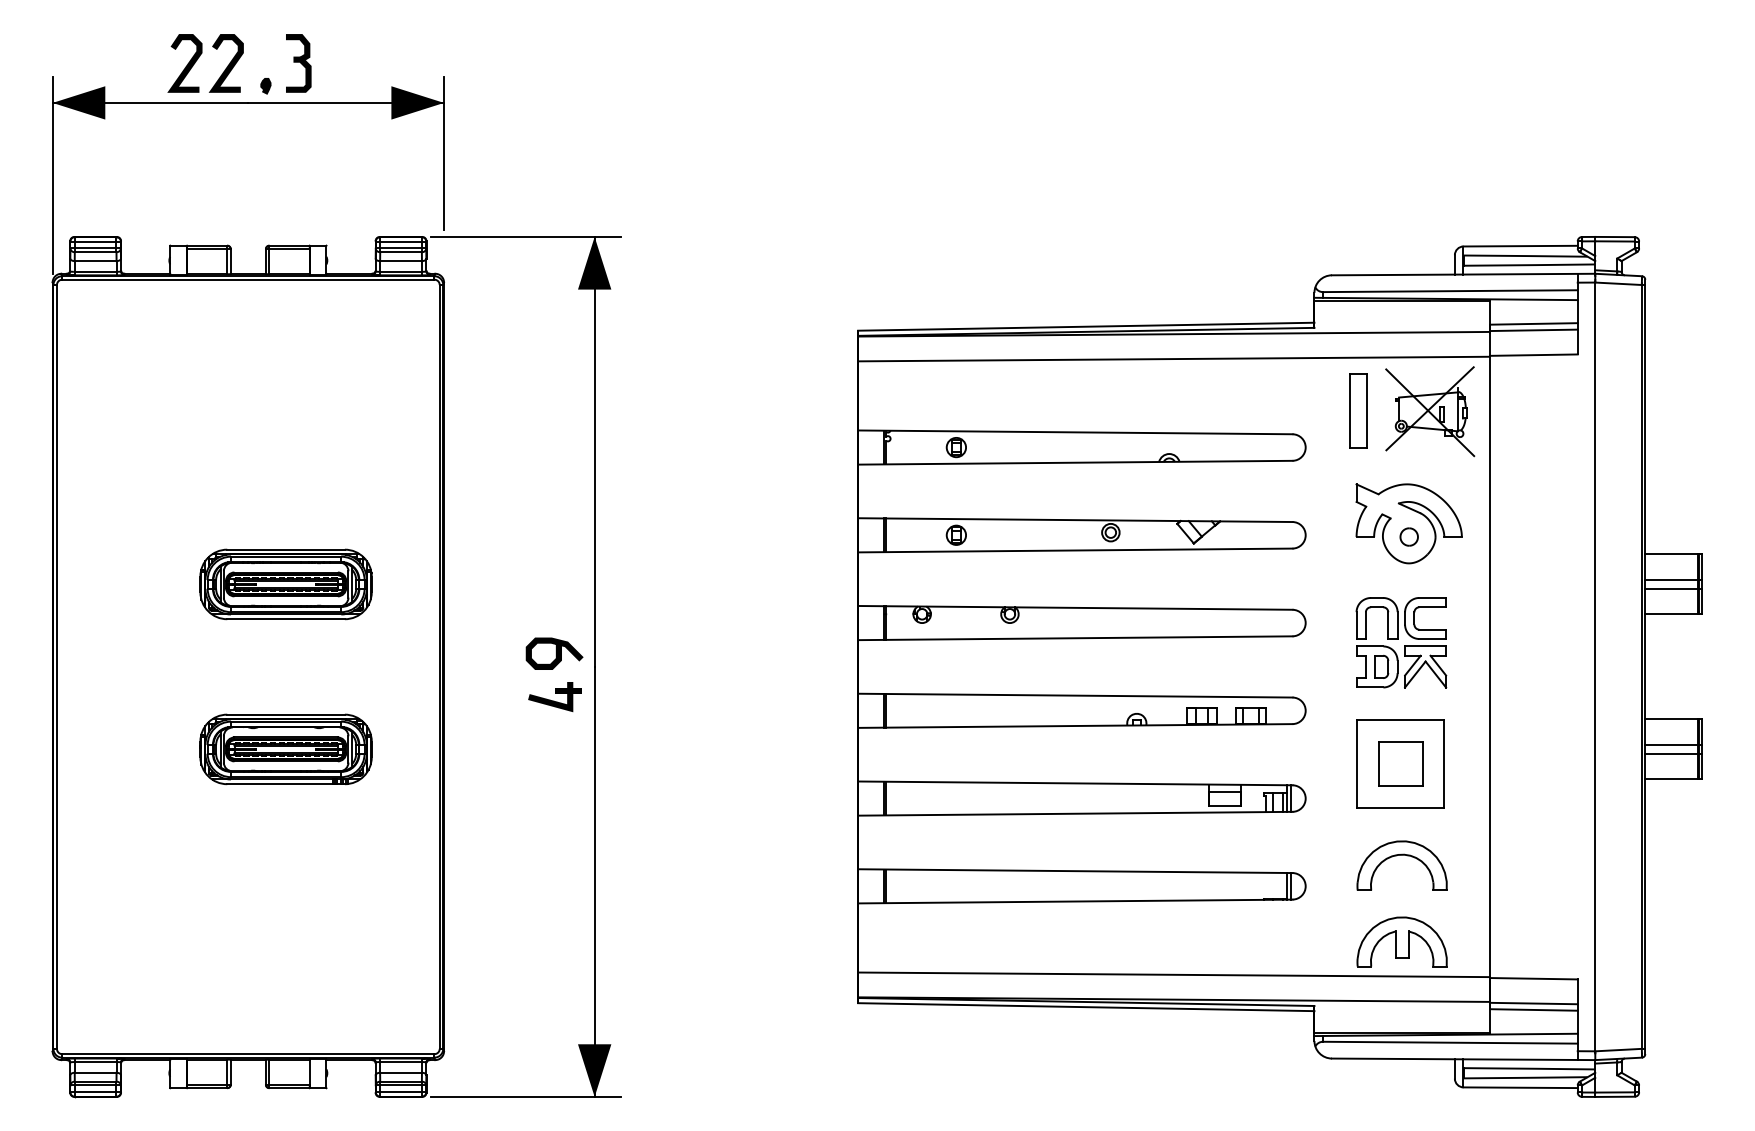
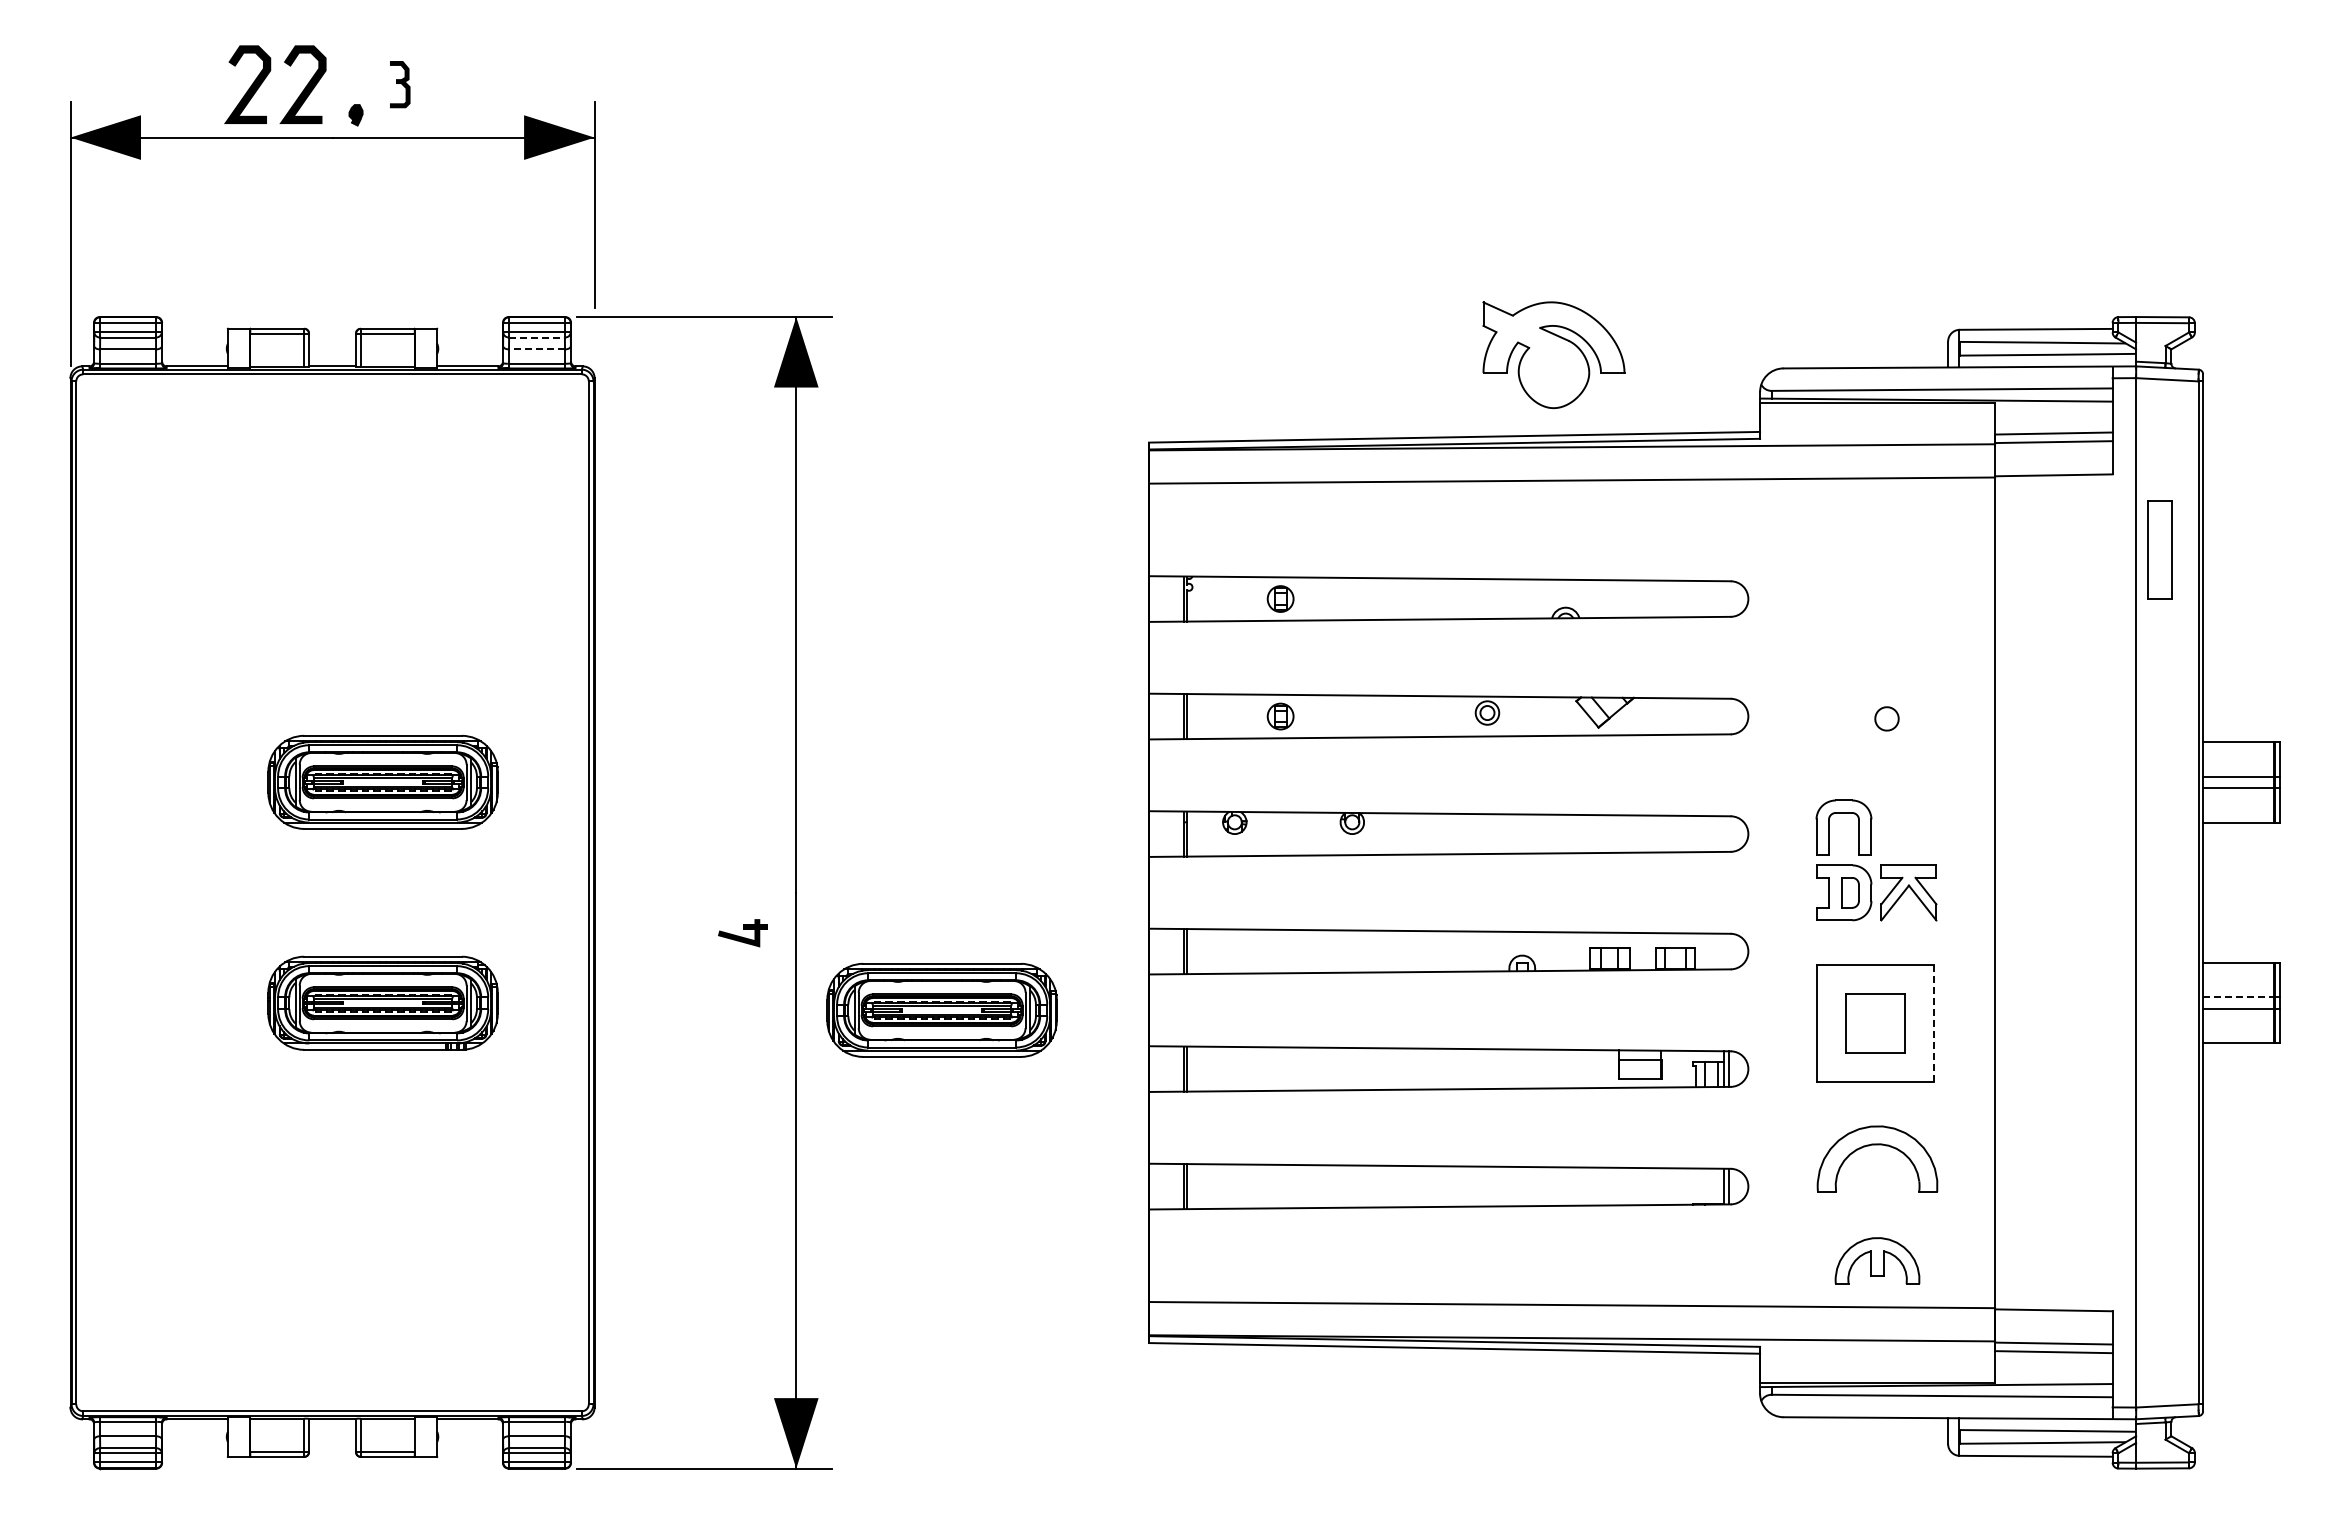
part: (299, 63) -> (400, 84), size x0.6
line: (401, 252) -> (537, 337), solid -> dashed
line: (400, 261) -> (536, 349), solid -> dashed
part: (1358, 410) -> (2159, 549), moved
part: (1429, 411) -> (1914, 550), removed
part: (1408, 524) -> (1553, 355), moved
part: (1425, 607) -> (1908, 813), removed
curve: (556, 653) -> (744, 874), removed
part: (554, 697) -> (742, 933), size x0.7
line: (1671, 745) -> (2238, 997), solid -> dashed
part: (703, 754) -> (941, 1010), added
line: (1444, 764) -> (1934, 1023), solid -> dashed
part: (1402, 941) -> (1877, 1260), size x0.7

